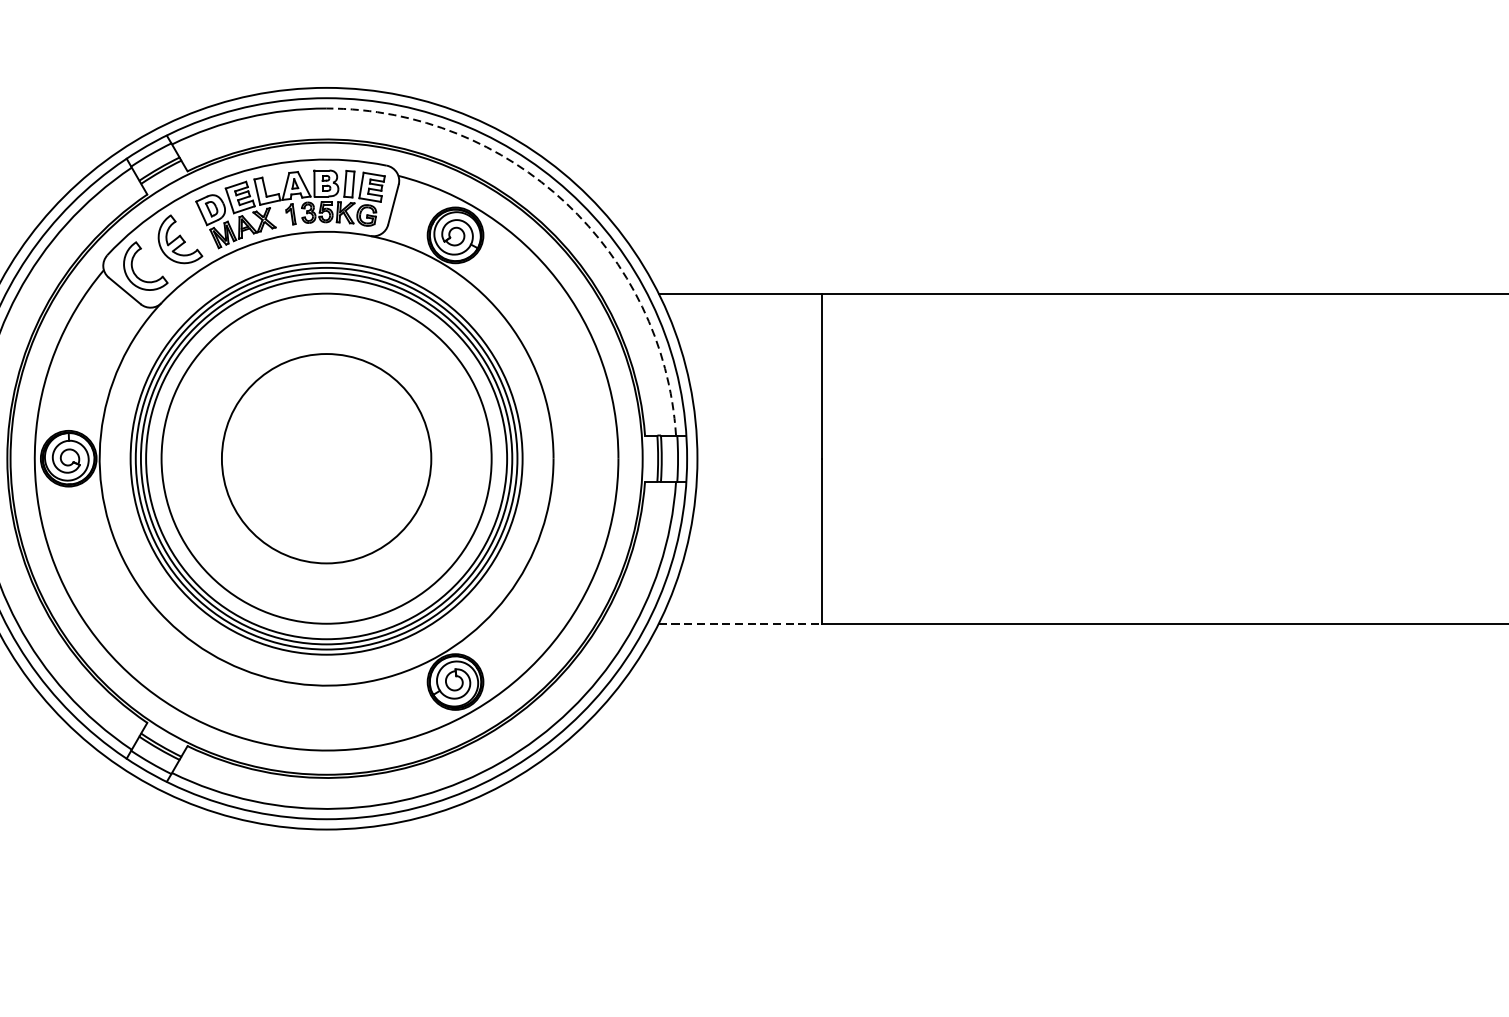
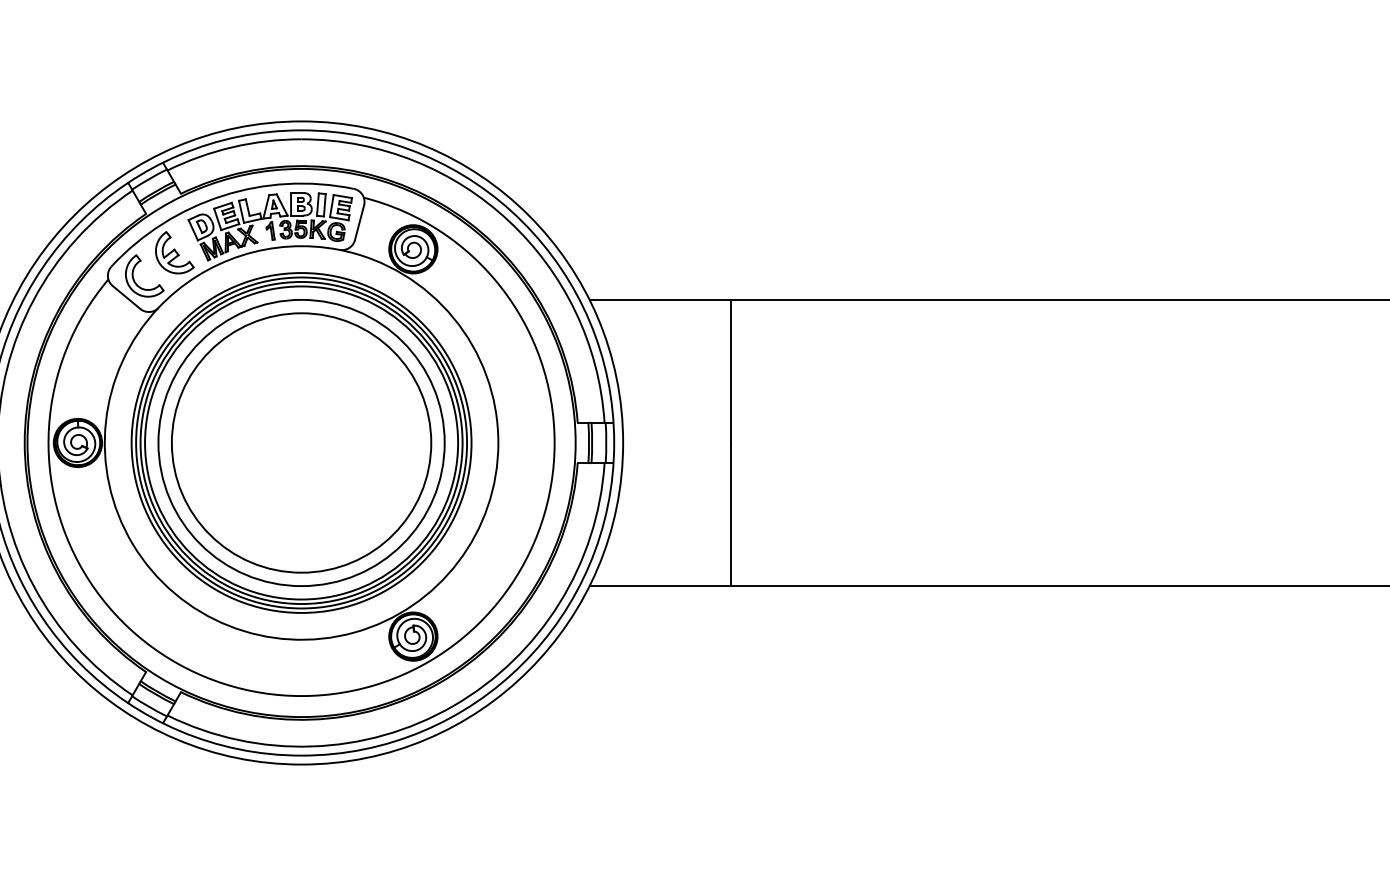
arc: (566, 203) -> (509, 221), dashed -> solid
circle: (326, 458) -> (301, 442), size x1.43
line: (740, 624) -> (660, 586), dashed -> solid

